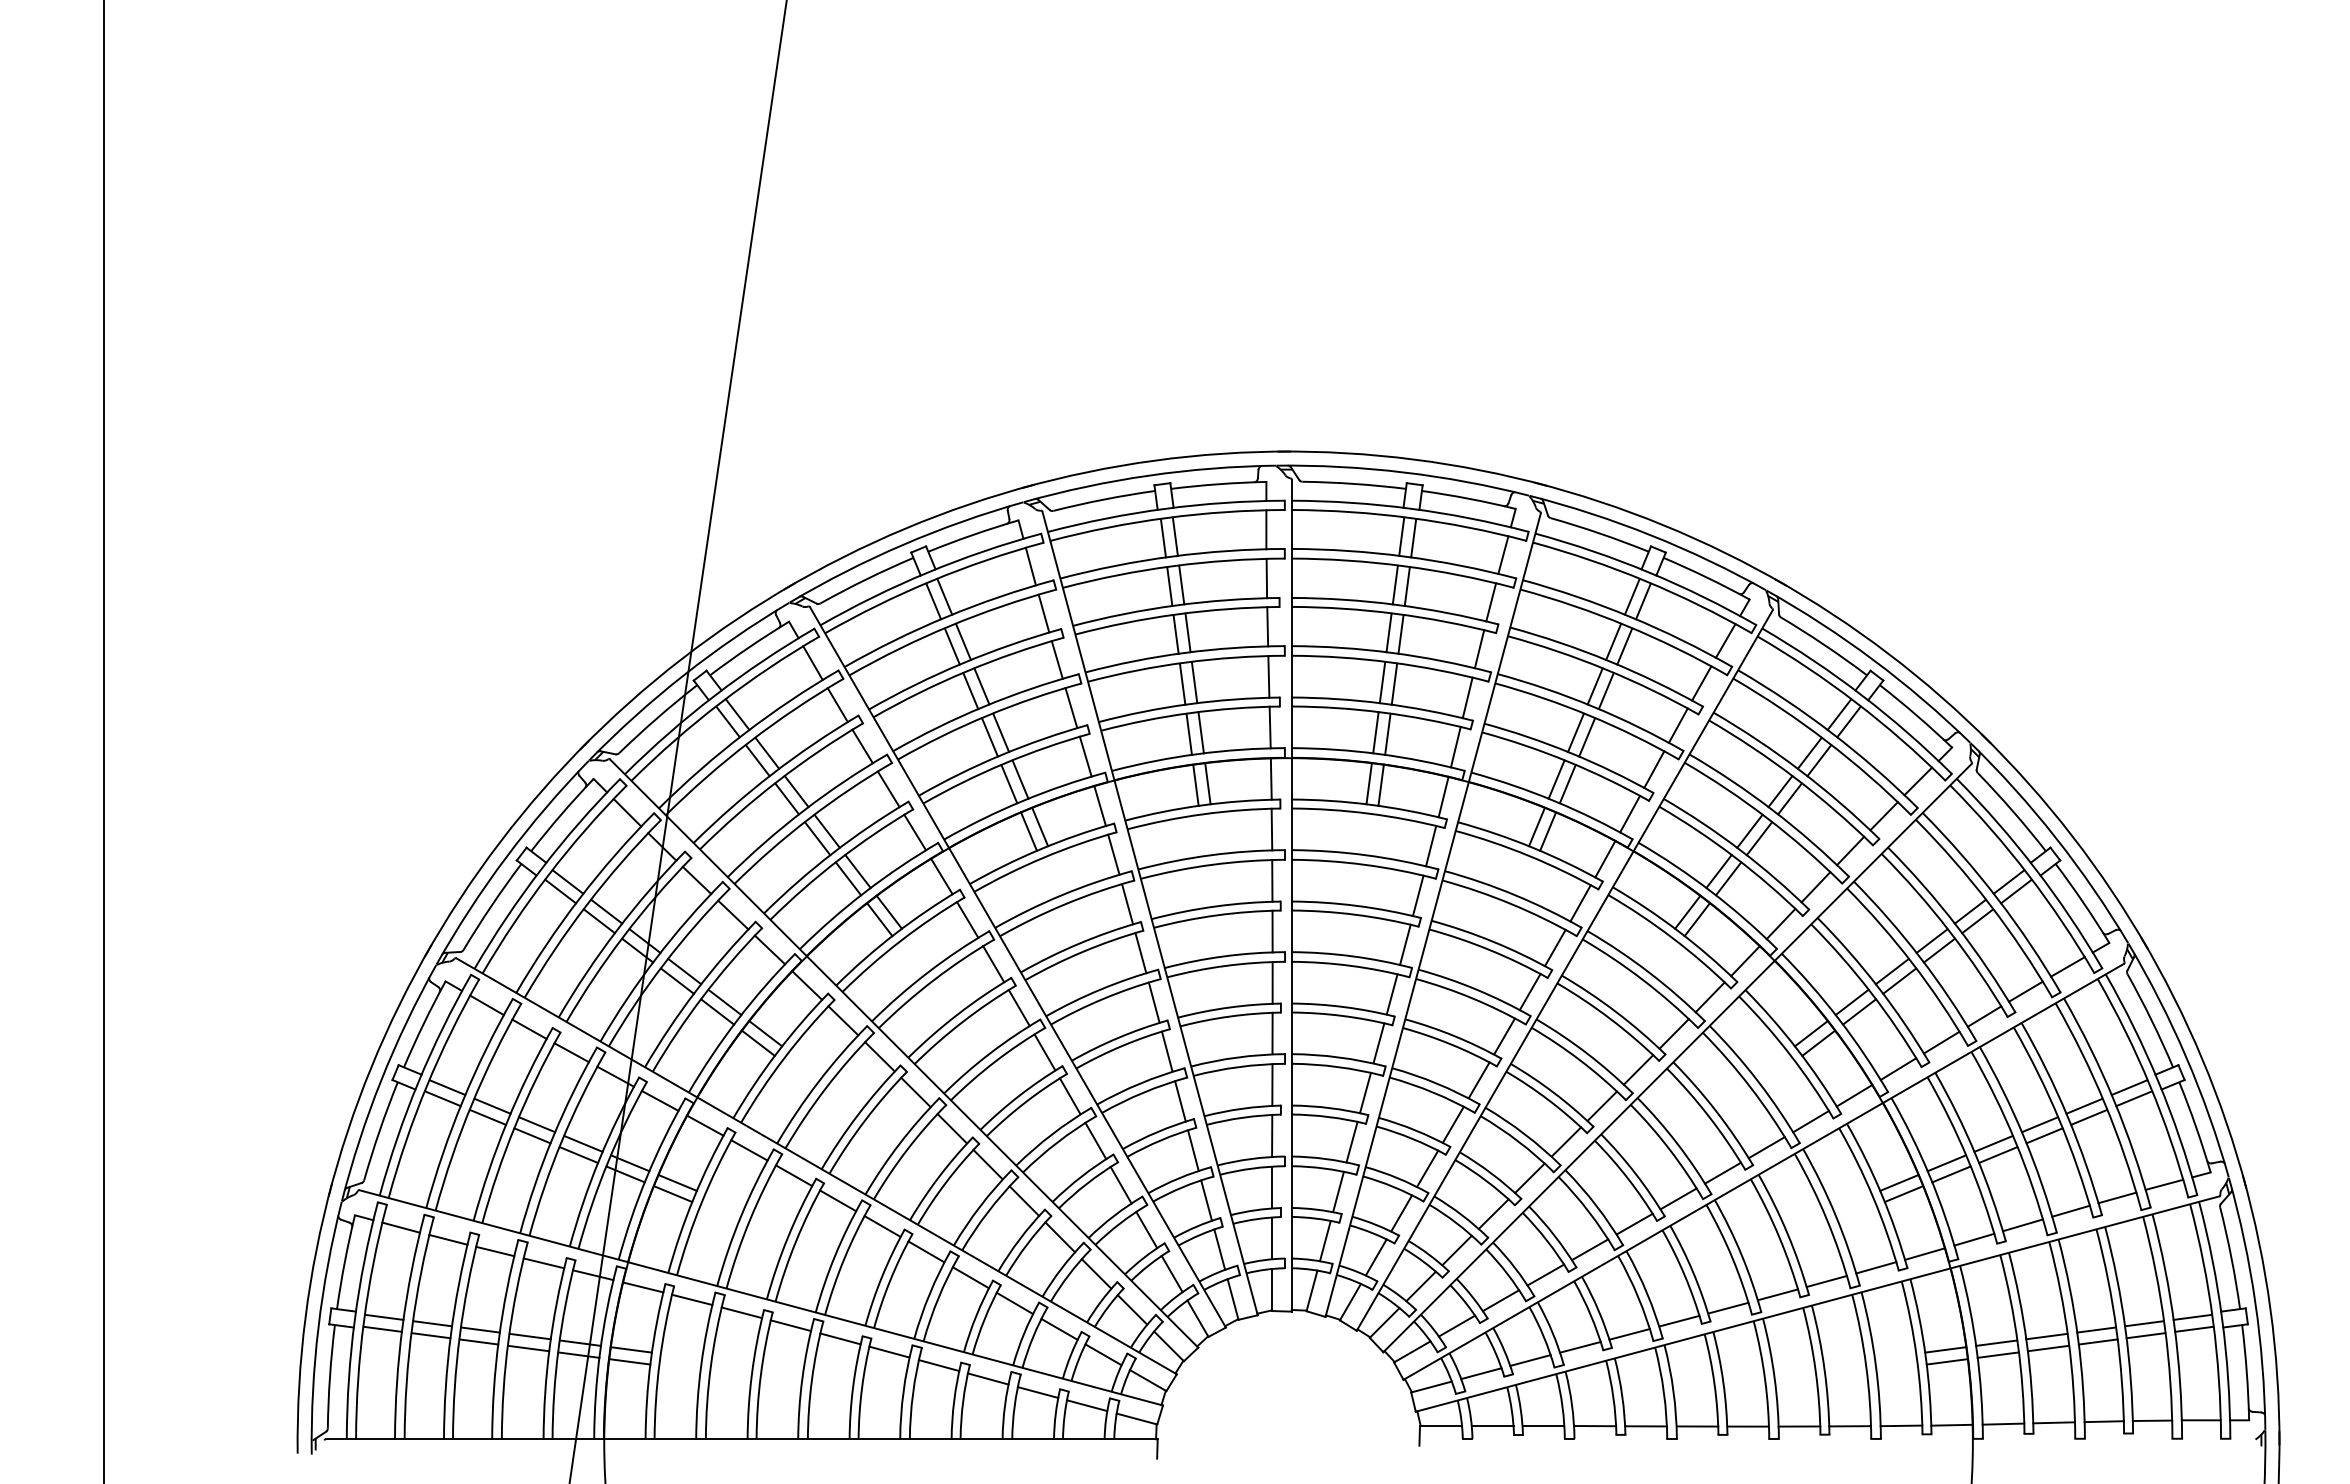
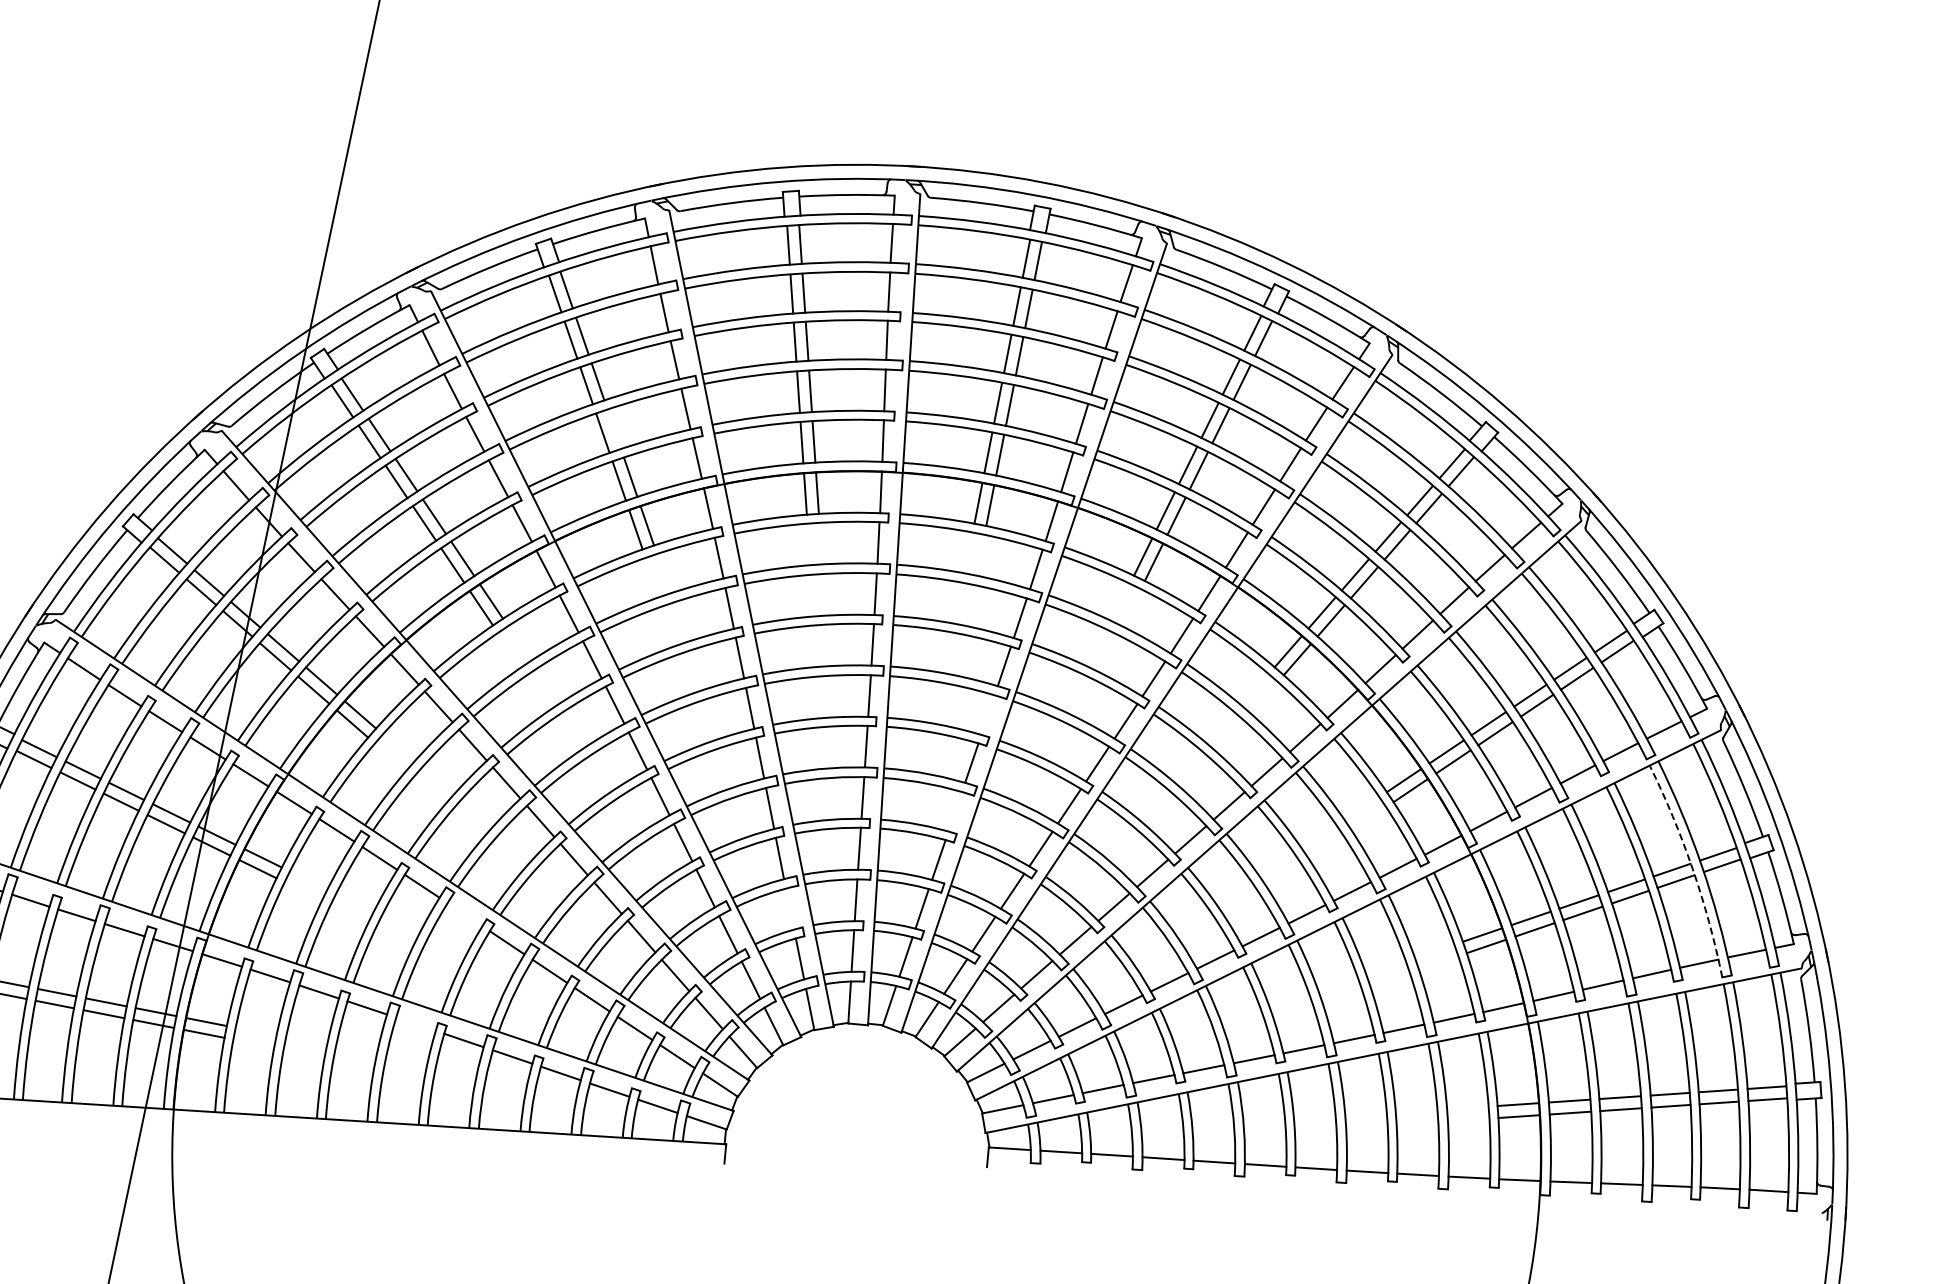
line: (1001, 732) -> (614, 429), removed
line: (1391, 994) -> (987, 715), removed
line: (1365, 1092) -> (955, 811), removed
arc: (2105, 1104) -> (1693, 869), solid -> dashed
line: (1206, 1200) -> (789, 909), removed
line: (882, 1226) -> (464, 914), removed
line: (840, 1338) -> (415, 1023), removed

